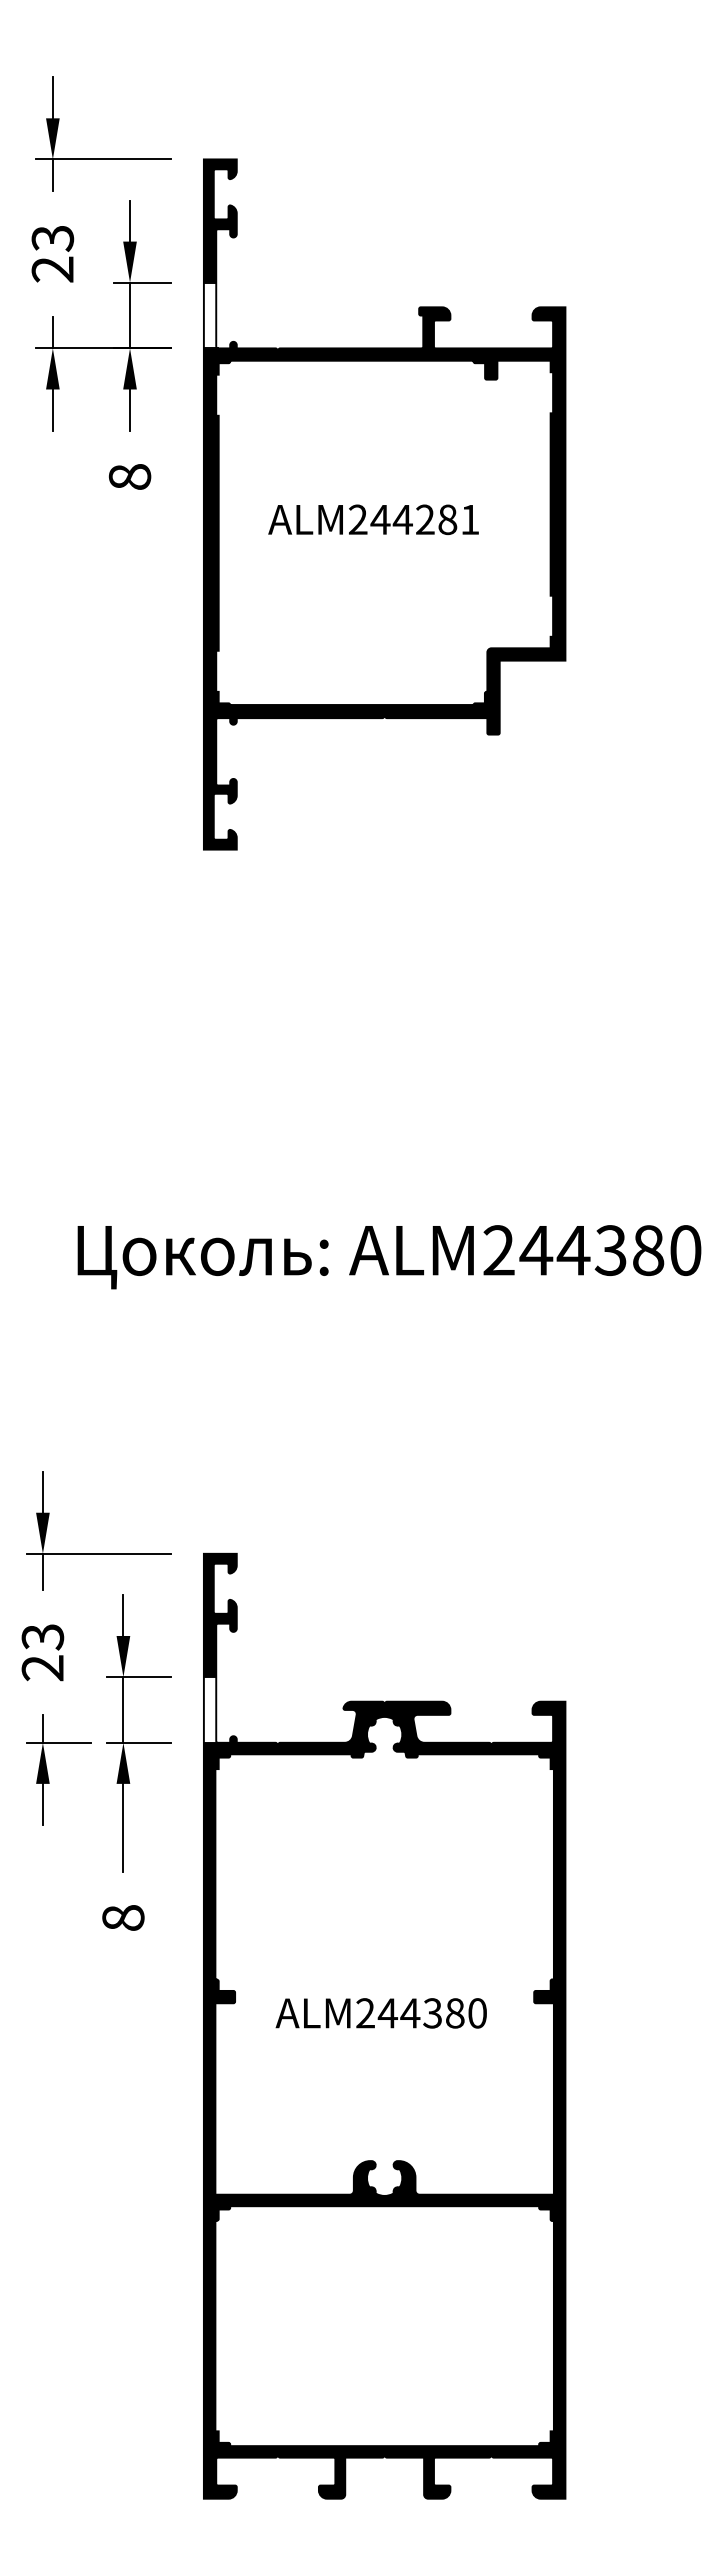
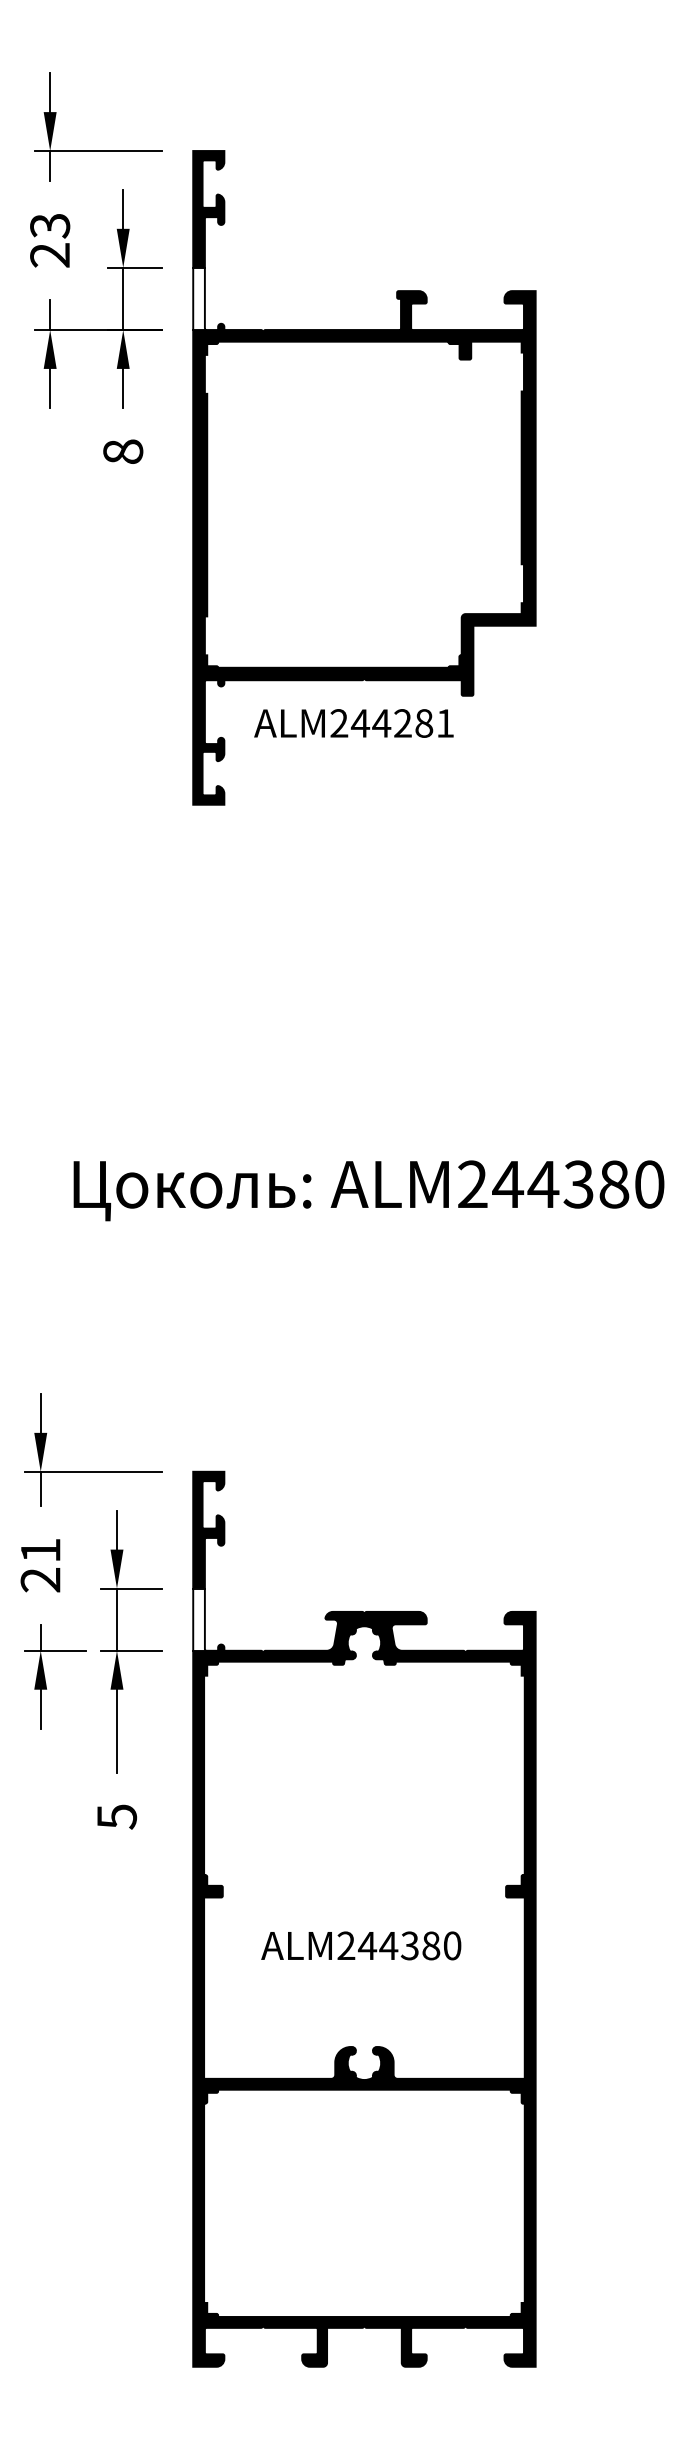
text: (373, 519) -> (353, 723), moved
text: (42, 1637) -> (40, 1551), 23 -> 21
text: (123, 1918) -> (117, 1817), 8 -> 5
text: (380, 2013) -> (360, 1946), moved

